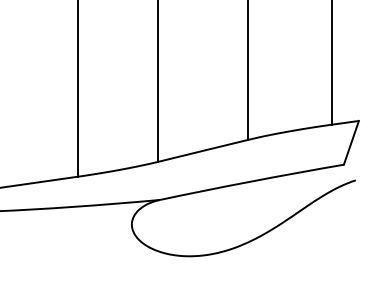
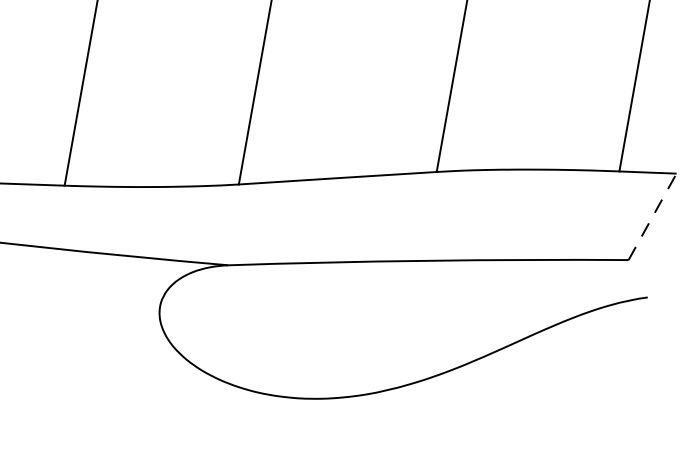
line: (351, 142) -> (652, 216), solid -> dashed

